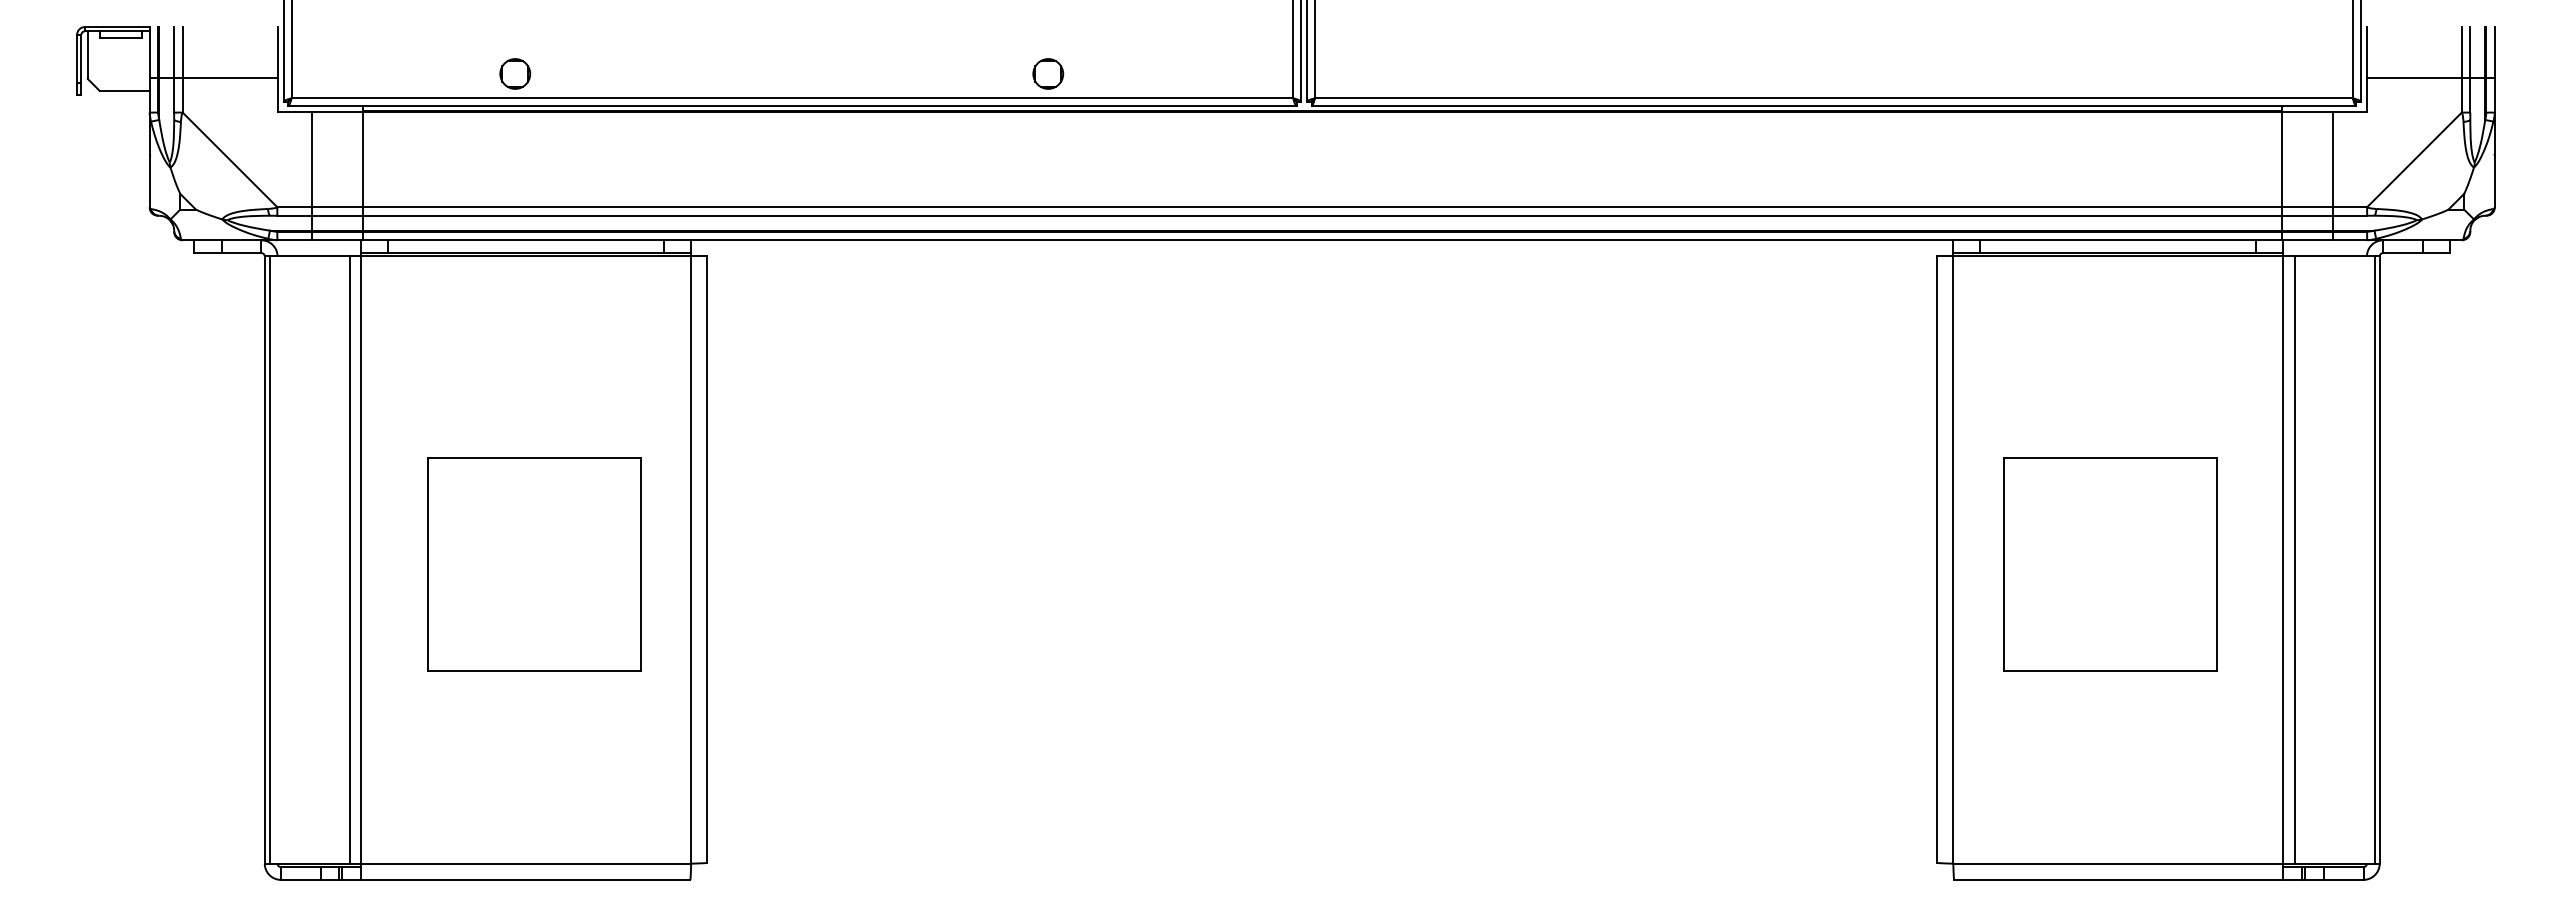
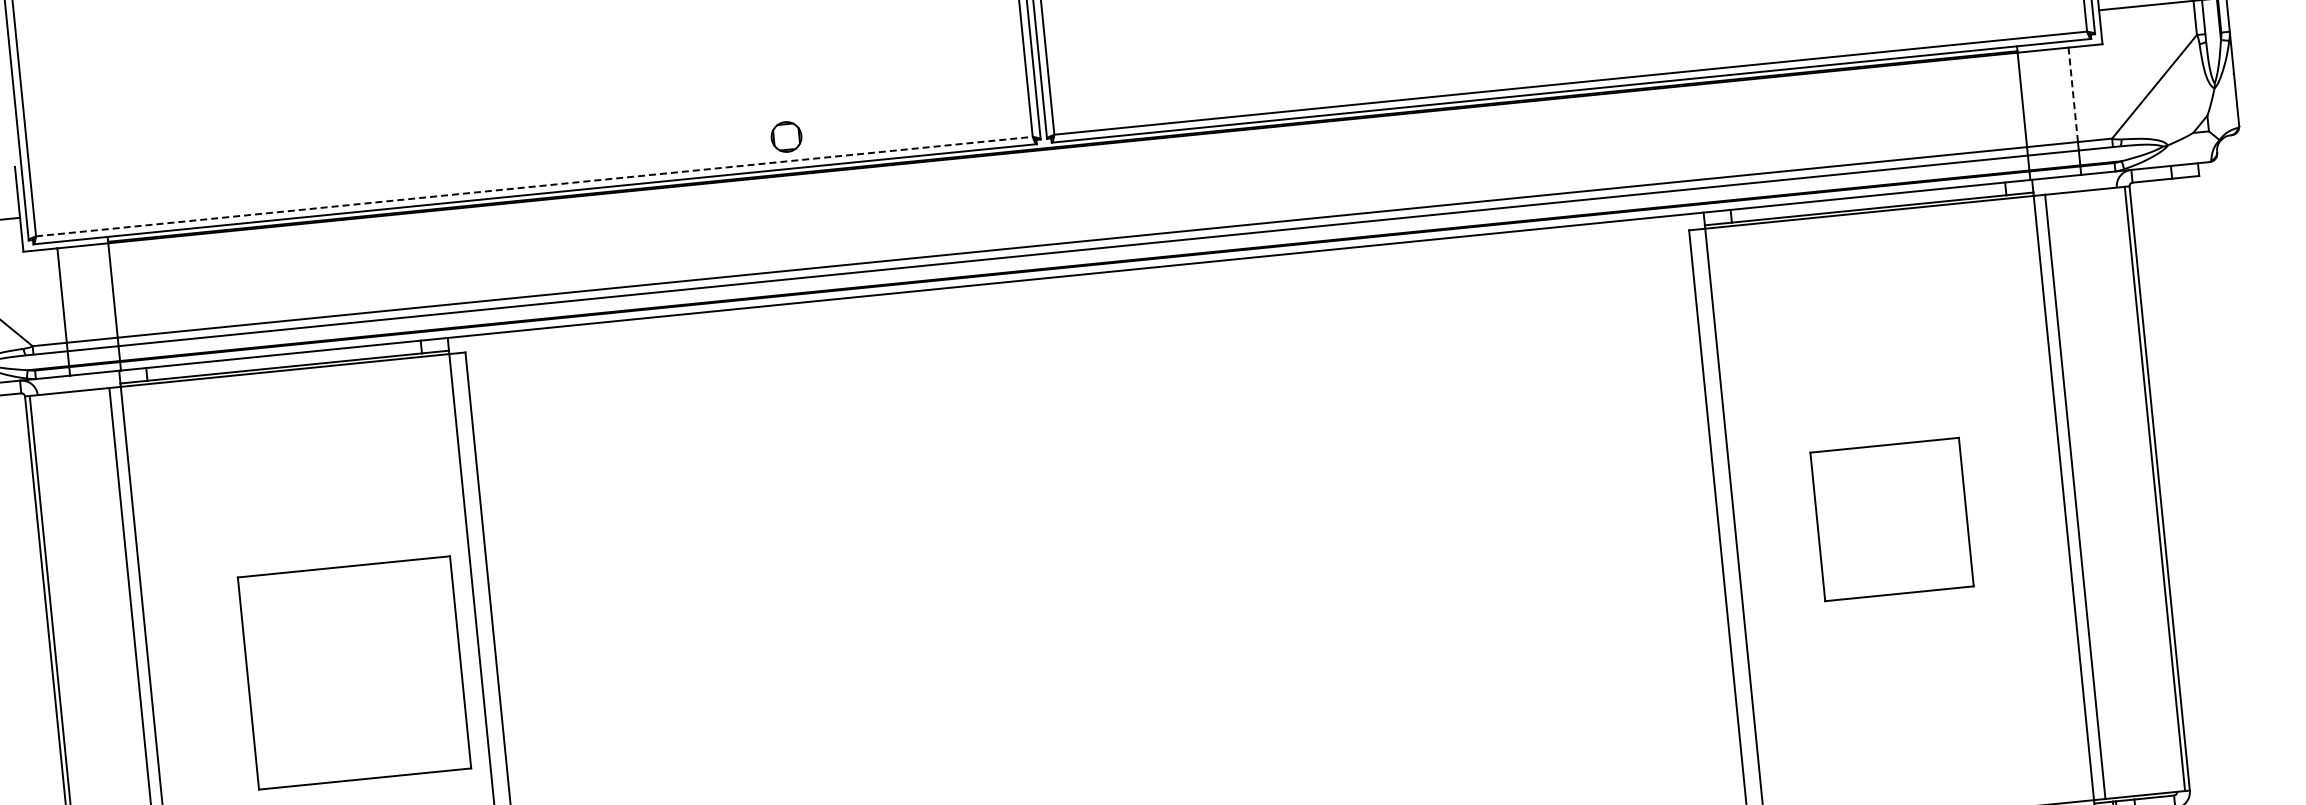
part: (515, 73) -> (256, 189), removed
line: (792, 98) -> (534, 186), solid -> dashed
line: (2332, 159) -> (2072, 94), solid -> dashed
part: (534, 564) -> (354, 673), moved
part: (2110, 564) -> (1892, 519), size x0.7

